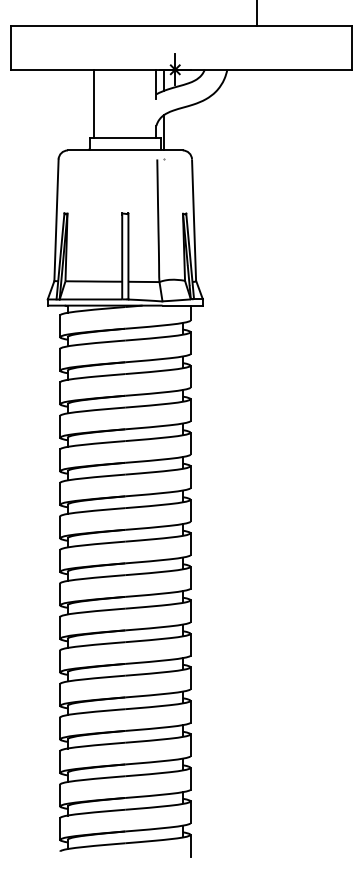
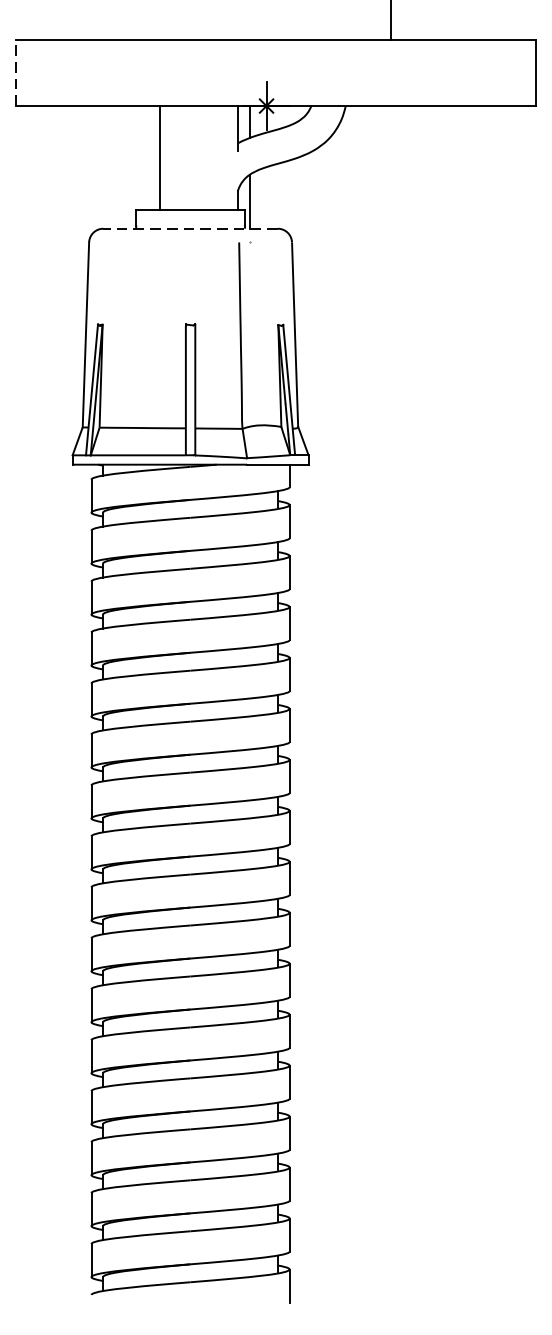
line: (10, 48) -> (15, 73), solid -> dashed
line: (94, 103) -> (160, 157), moved
line: (124, 150) -> (189, 228), solid -> dashed

